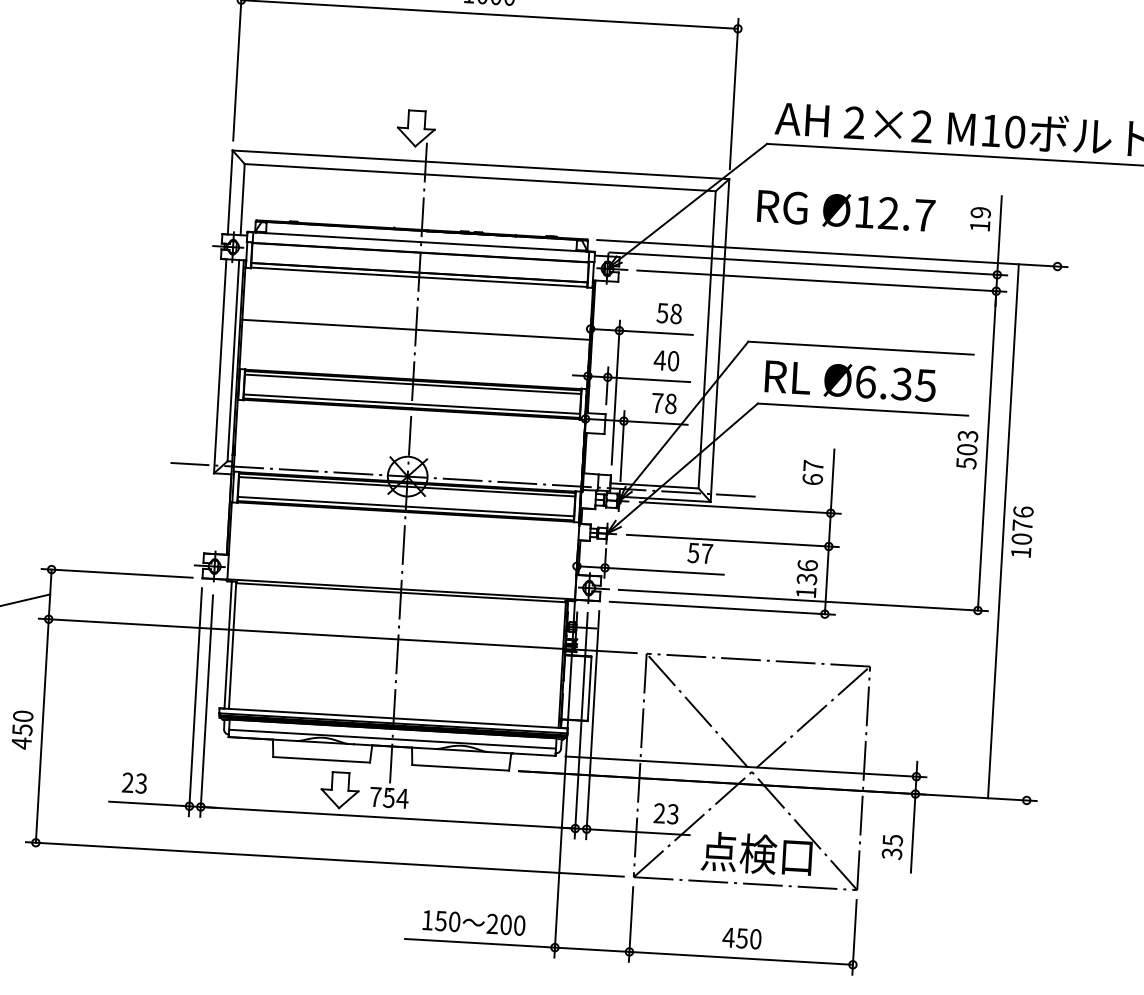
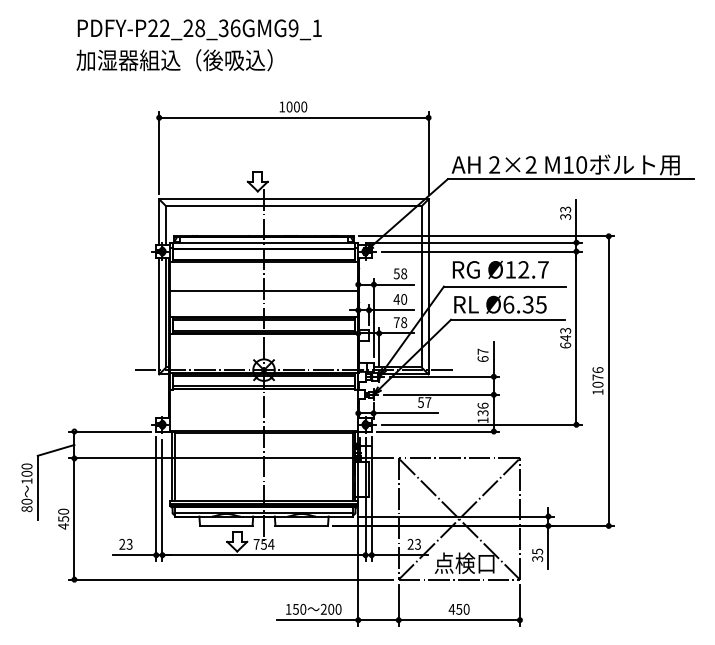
text: (845, 210) -> (500, 269), moved
text: (980, 218) -> (565, 212), 19 -> 33
text: (966, 455) -> (565, 341), 503 -> 643
line: (1002, 530) -> (608, 380), moved

